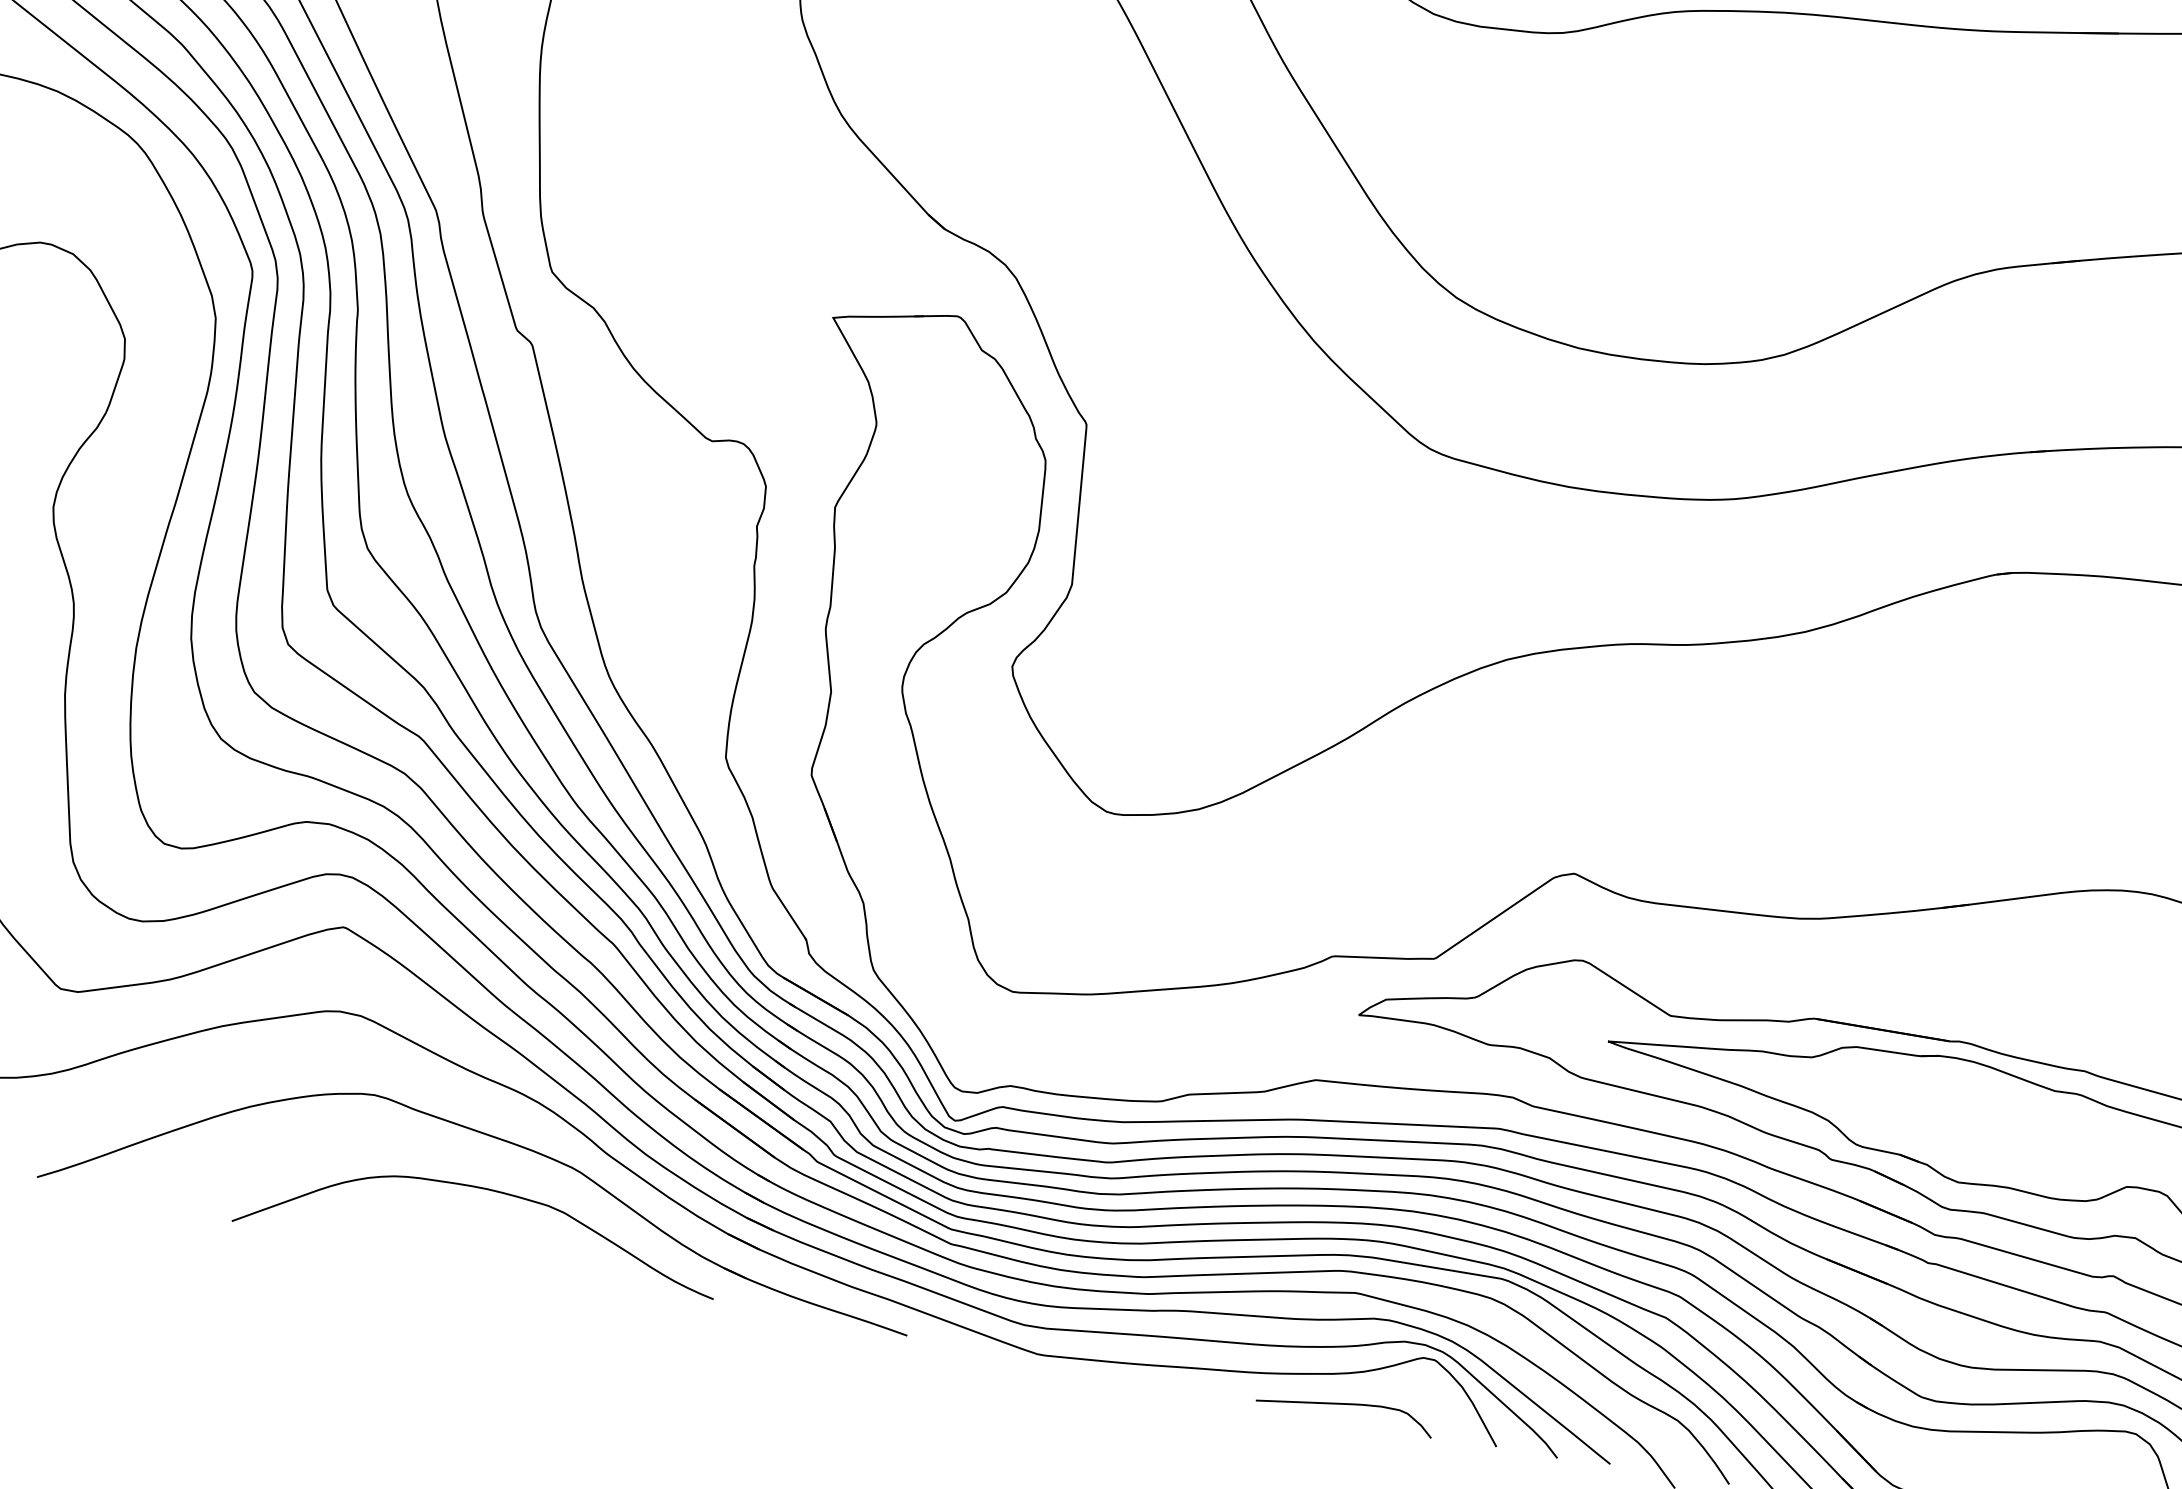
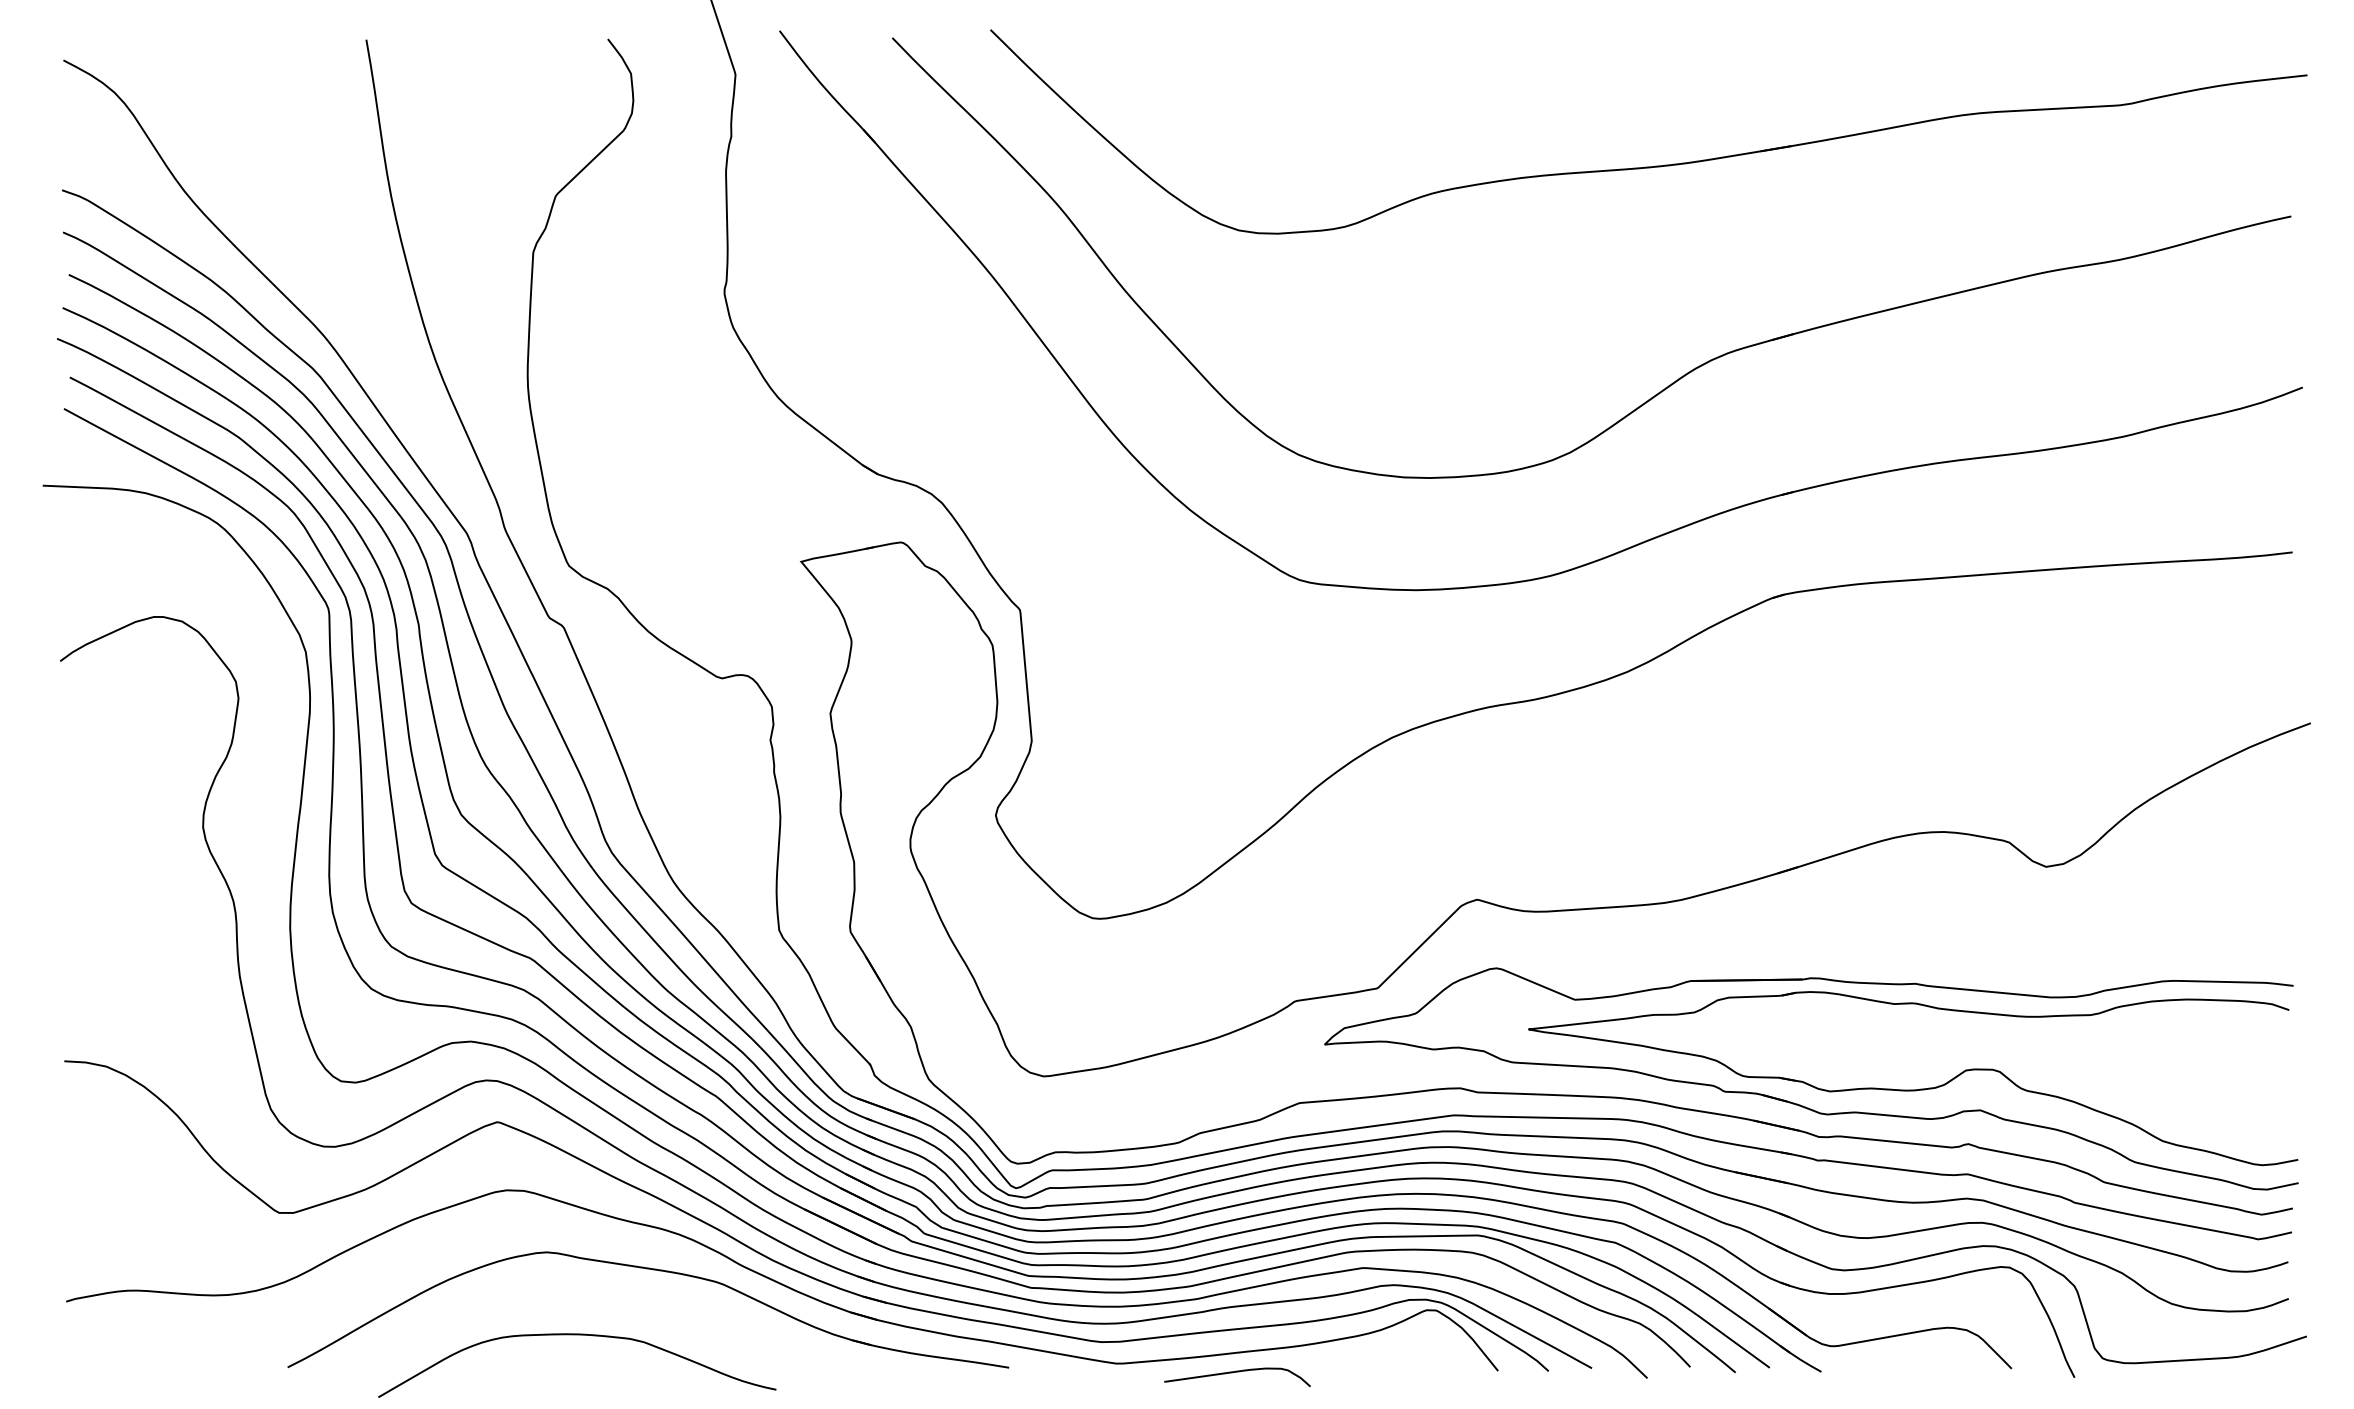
curve: (485, 1190) -> (577, 1335), moved
curve: (1346, 1405) -> (1237, 1372), moved

